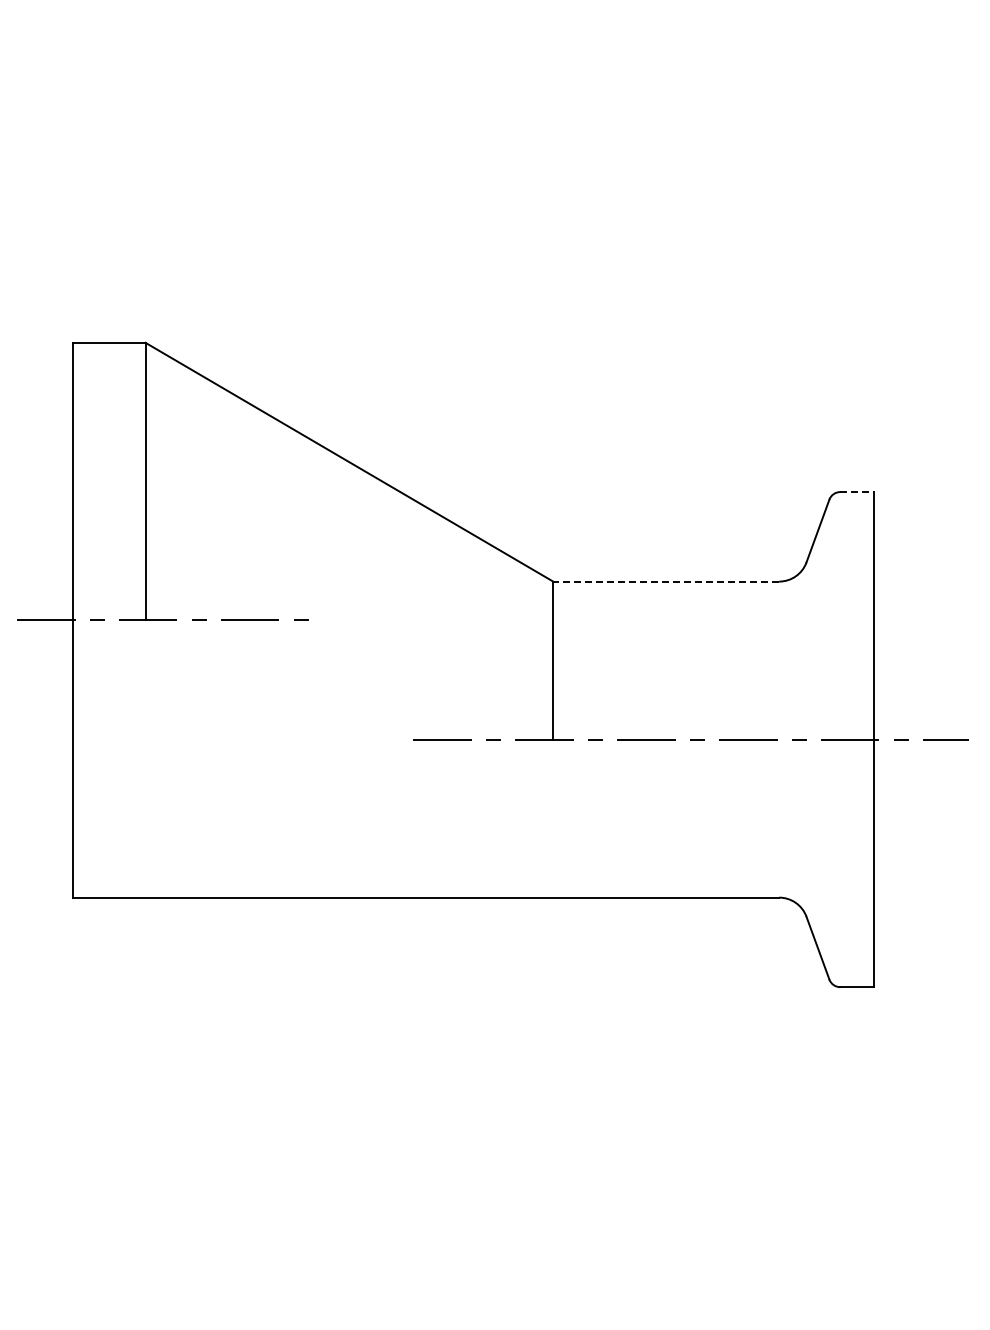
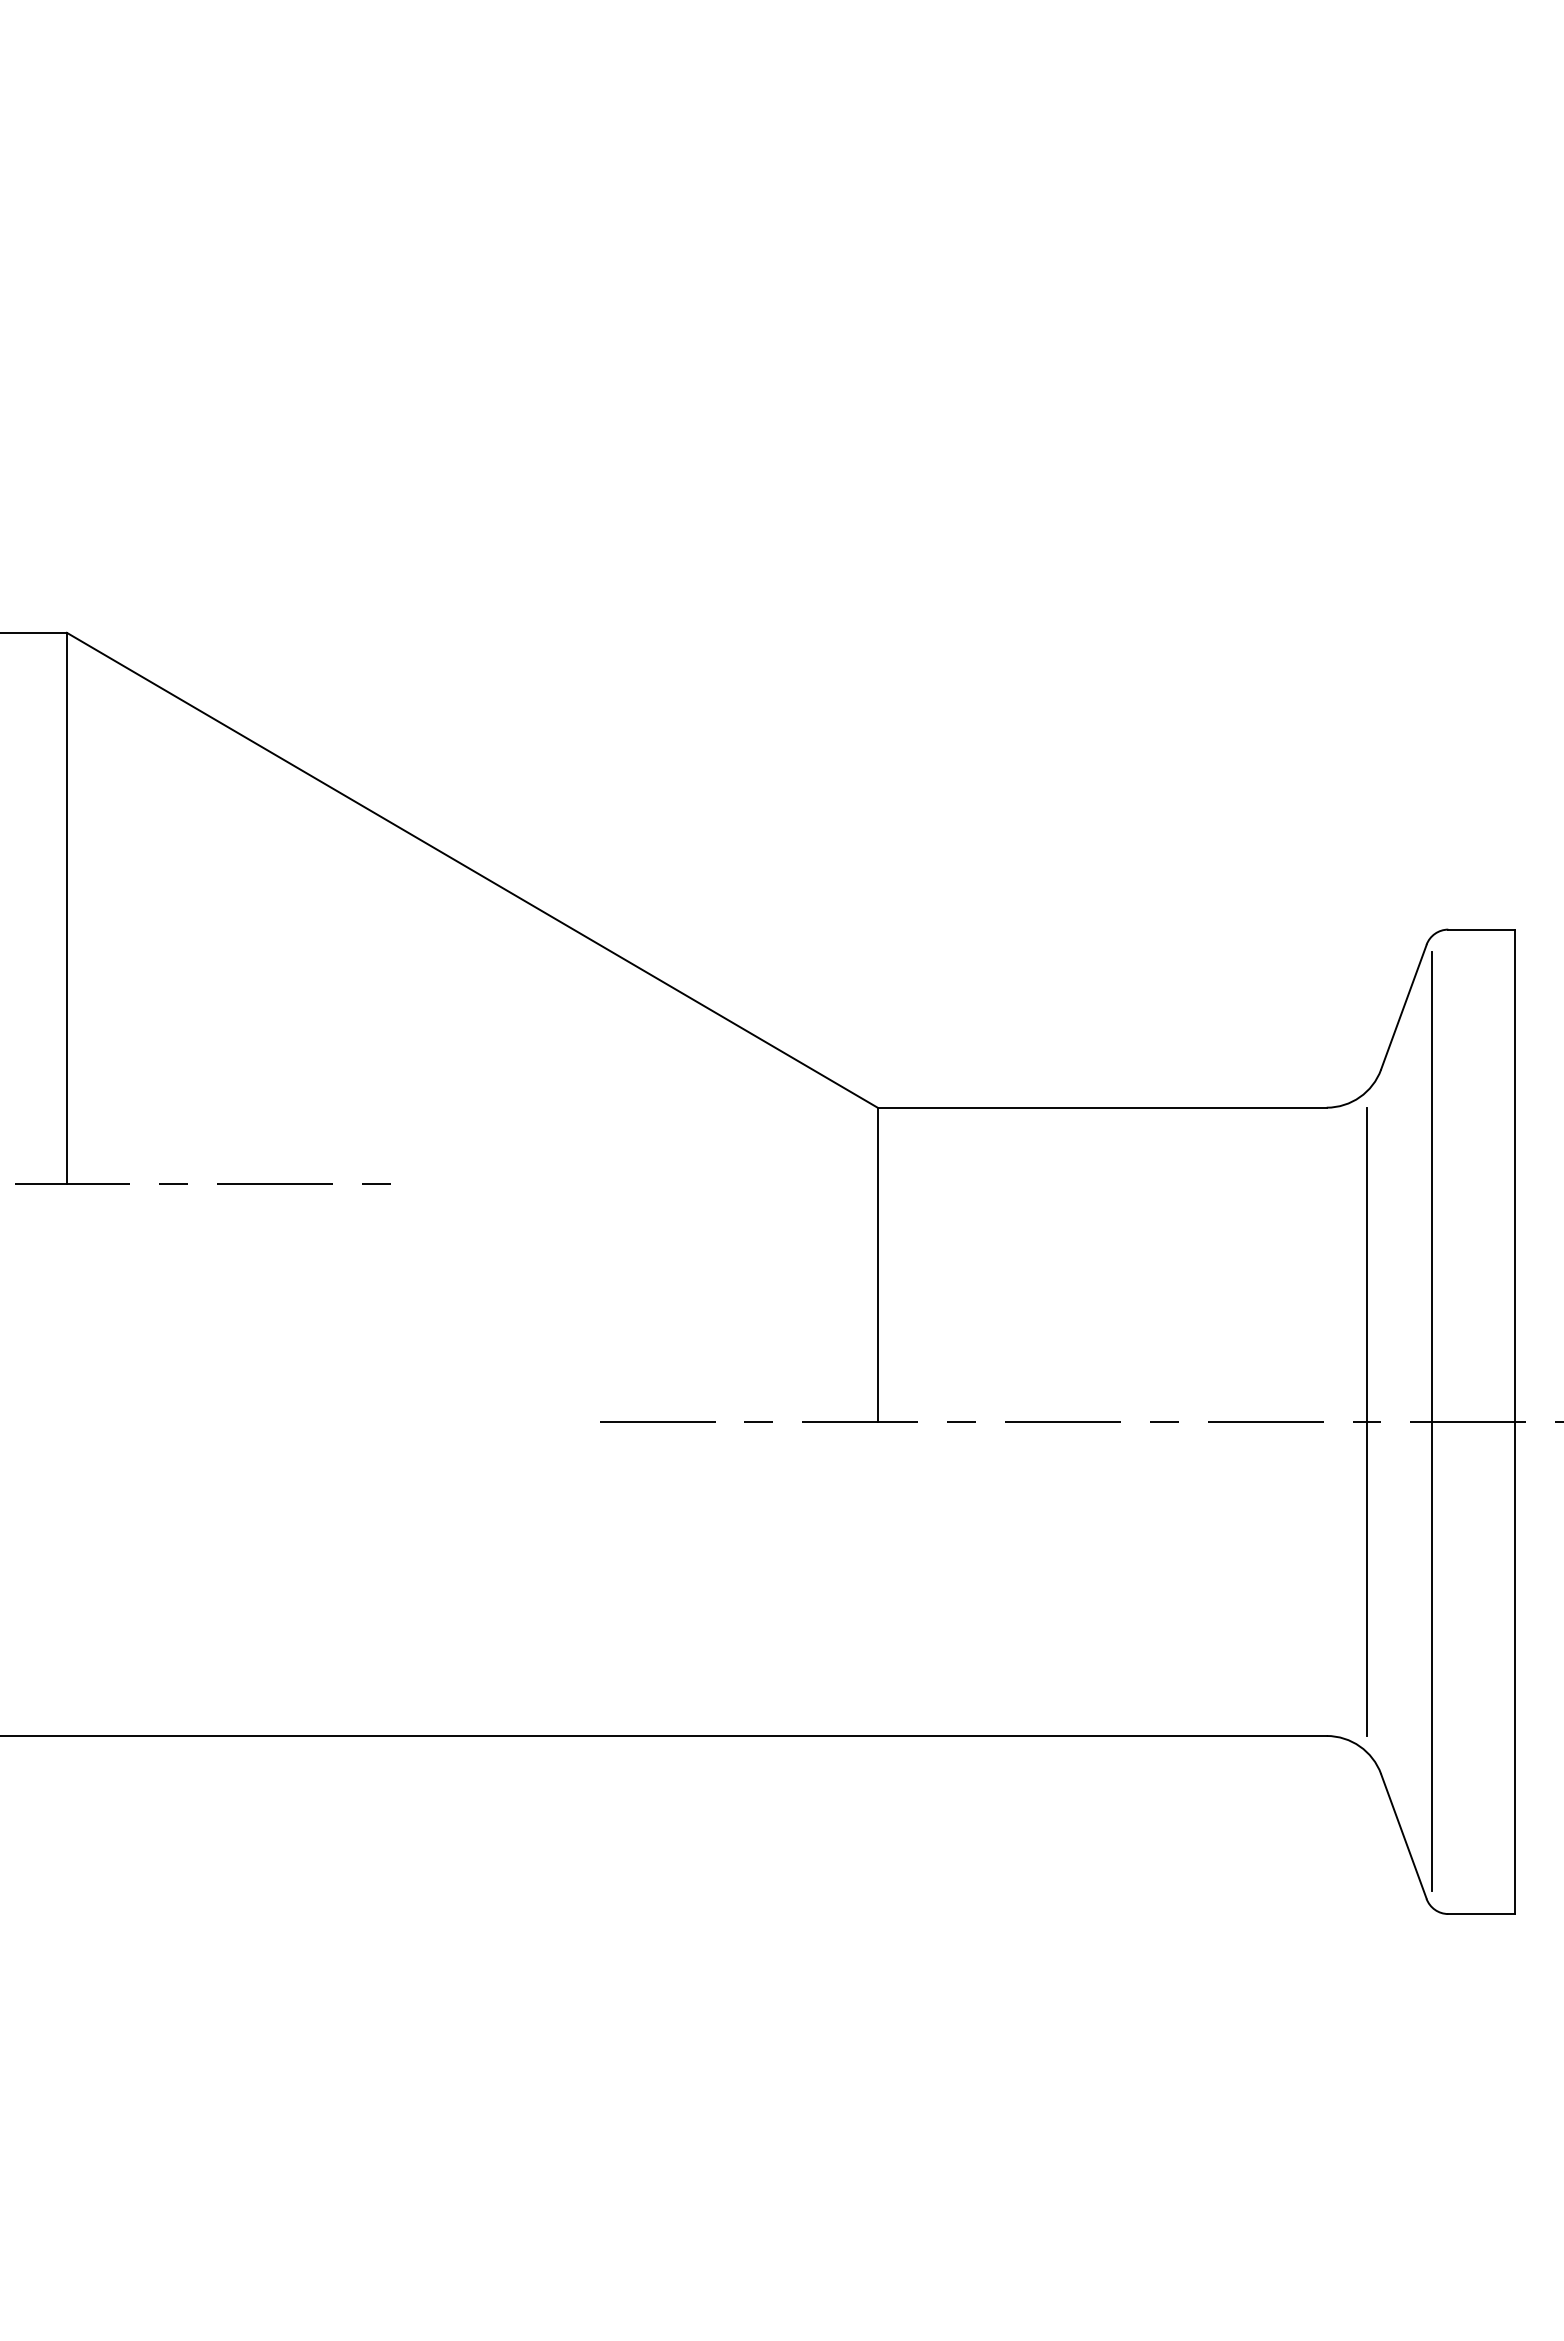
line: (856, 492) -> (1480, 930), dashed -> solid
line: (666, 581) -> (1102, 1107), dashed -> solid
line: (799, 739) -> (1367, 1421), added
line: (832, 739) -> (1432, 1421), added

